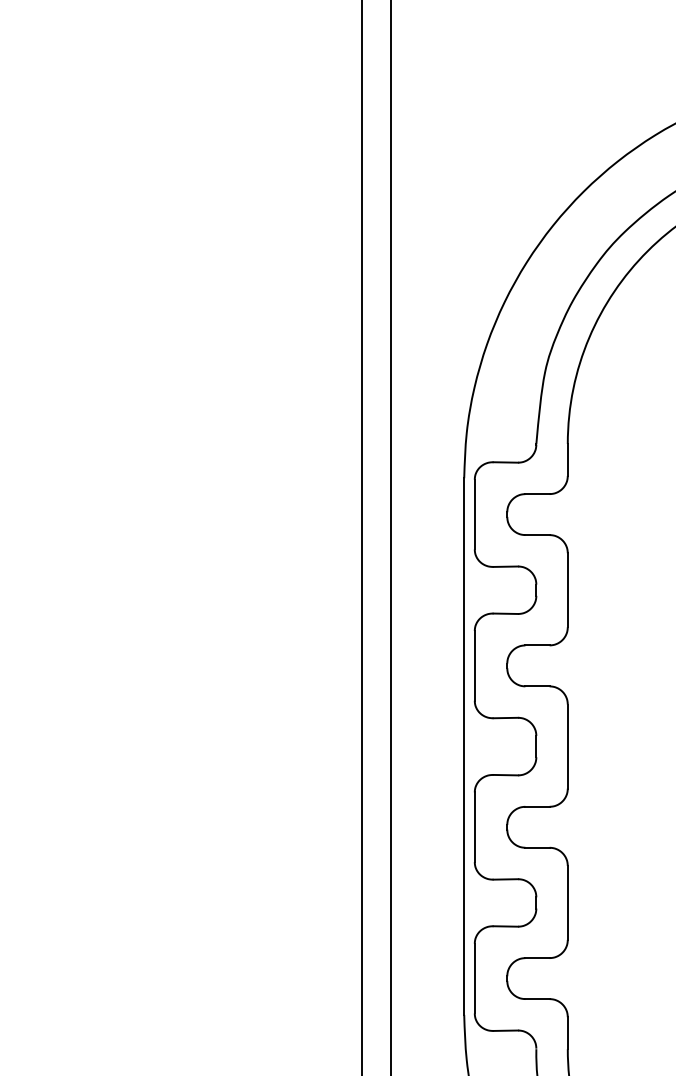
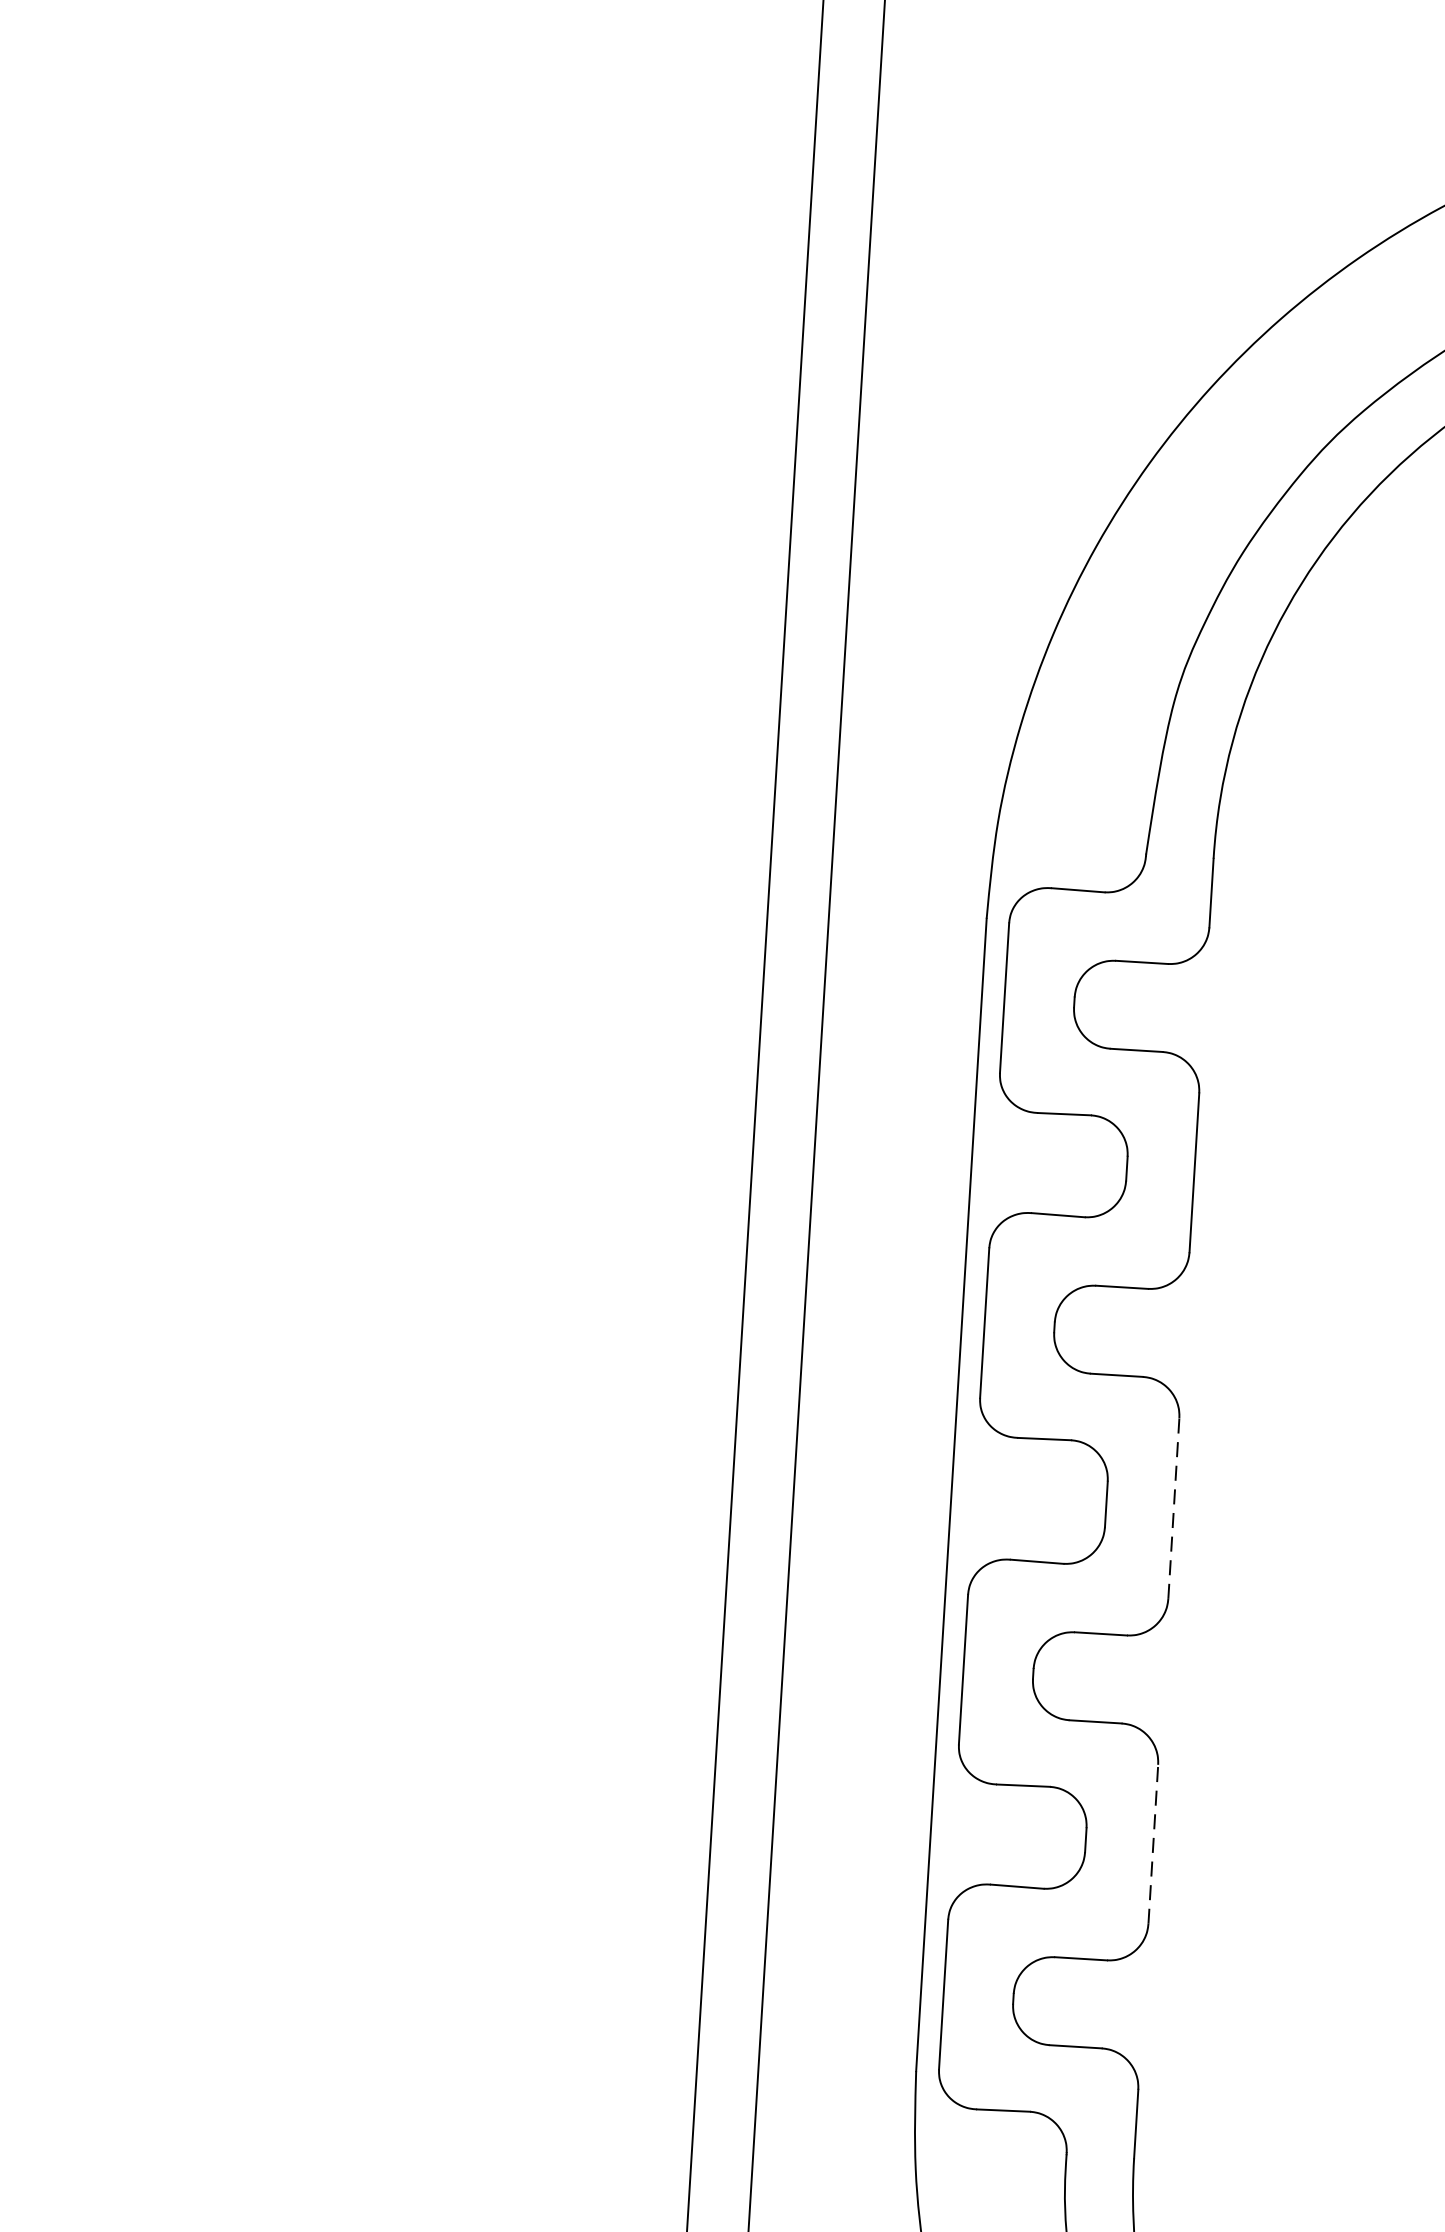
line: (567, 746) -> (1173, 1508), solid -> dashed
line: (567, 902) -> (1152, 1843), solid -> dashed

